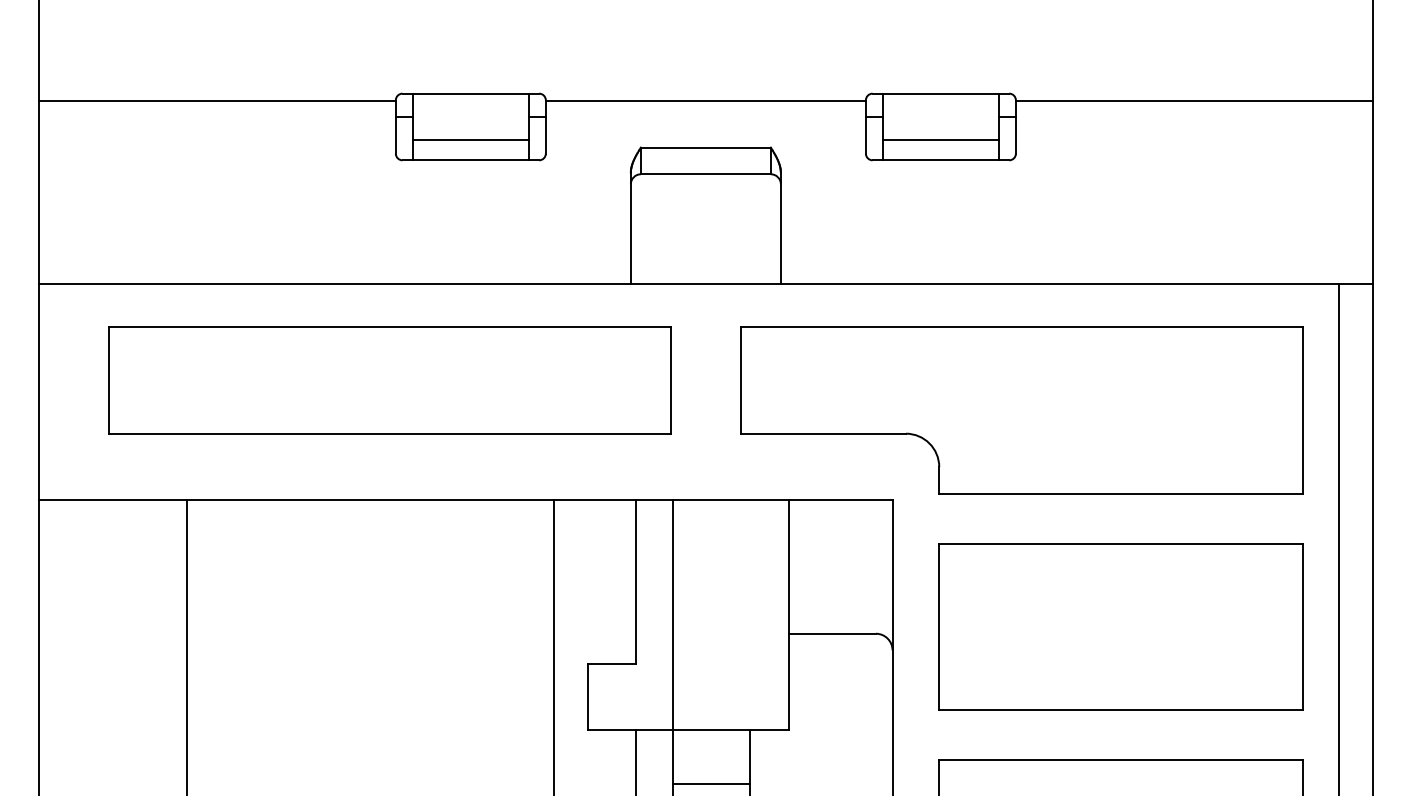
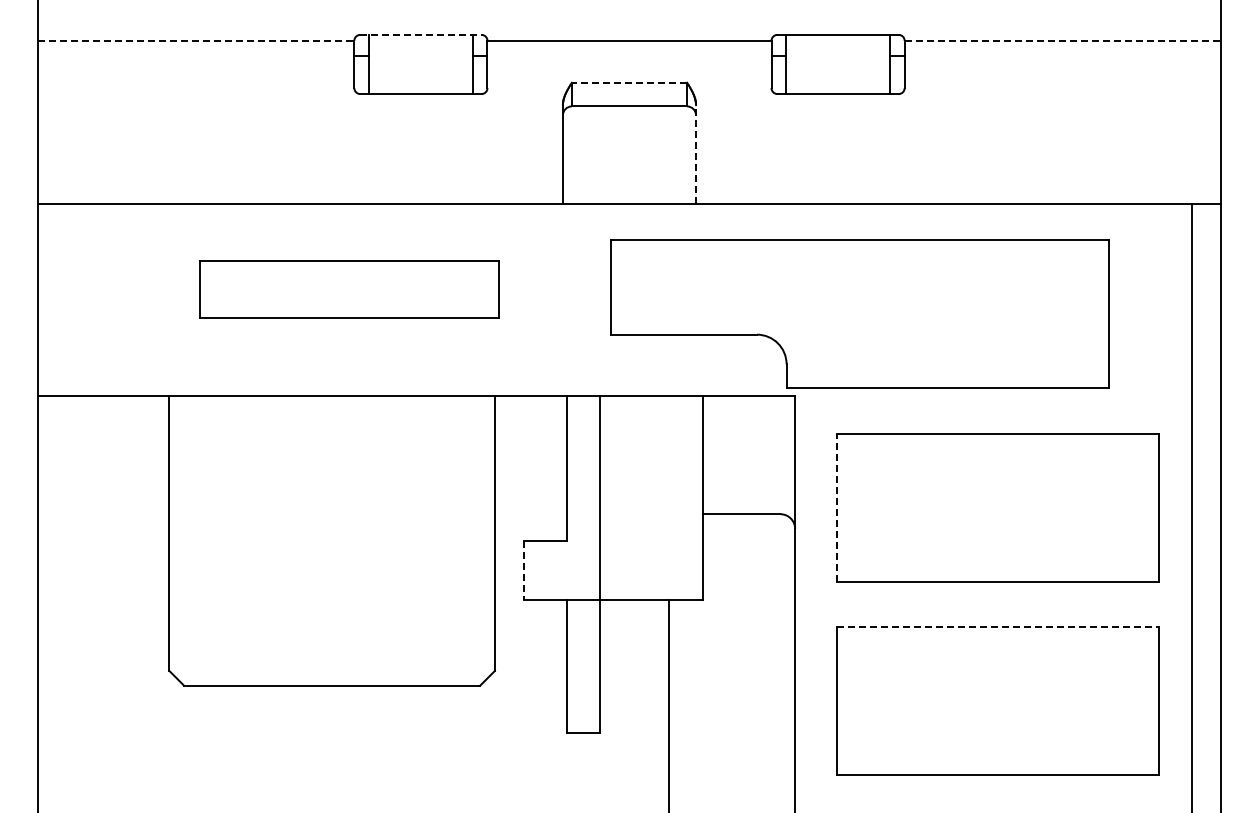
line: (470, 93) -> (420, 34), solid -> dashed
line: (217, 101) -> (196, 41), solid -> dashed
line: (1194, 101) -> (1063, 41), solid -> dashed
line: (470, 140) -> (420, 76), removed
line: (940, 140) -> (837, 76), removed
line: (705, 147) -> (629, 82), solid -> dashed
line: (781, 227) -> (696, 153), solid -> dashed
part: (389, 380) -> (348, 289), size x0.6
part: (1021, 409) -> (859, 313), moved
line: (939, 627) -> (836, 508), solid -> dashed
line: (587, 697) -> (524, 570), solid -> dashed
line: (1121, 760) -> (998, 626), solid -> dashed
line: (710, 783) -> (633, 647), removed

